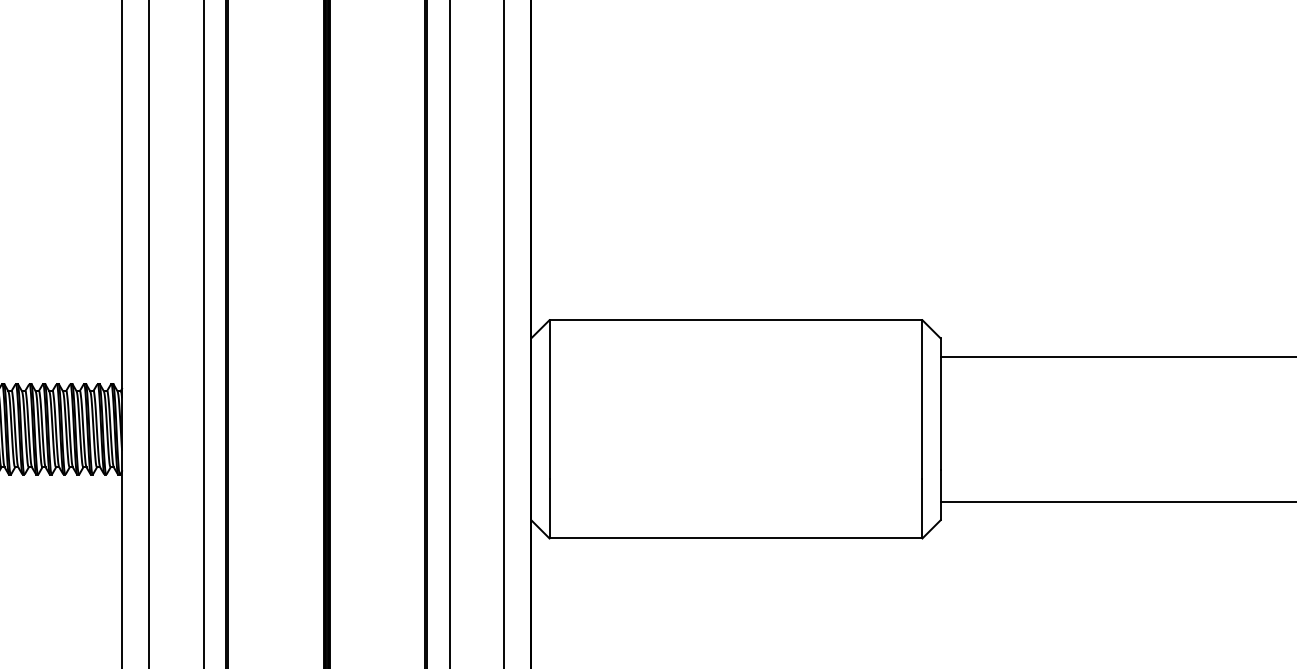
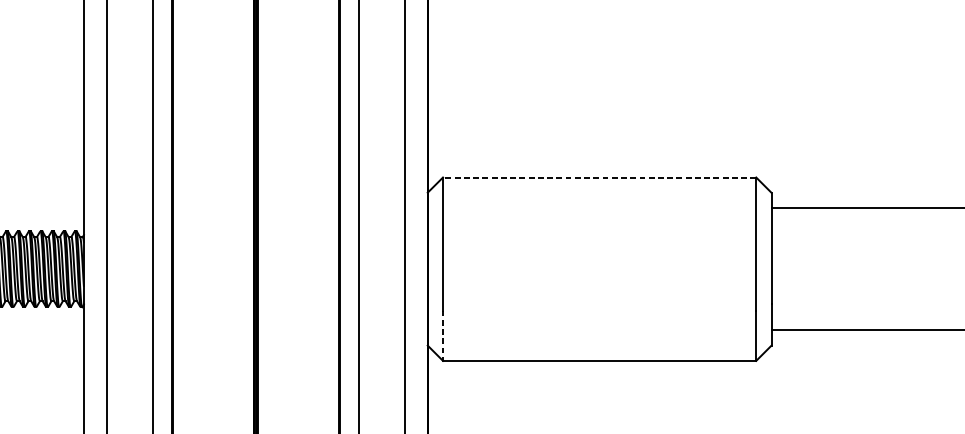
line: (735, 320) -> (599, 177), solid -> dashed
line: (549, 508) -> (442, 335), solid -> dashed

